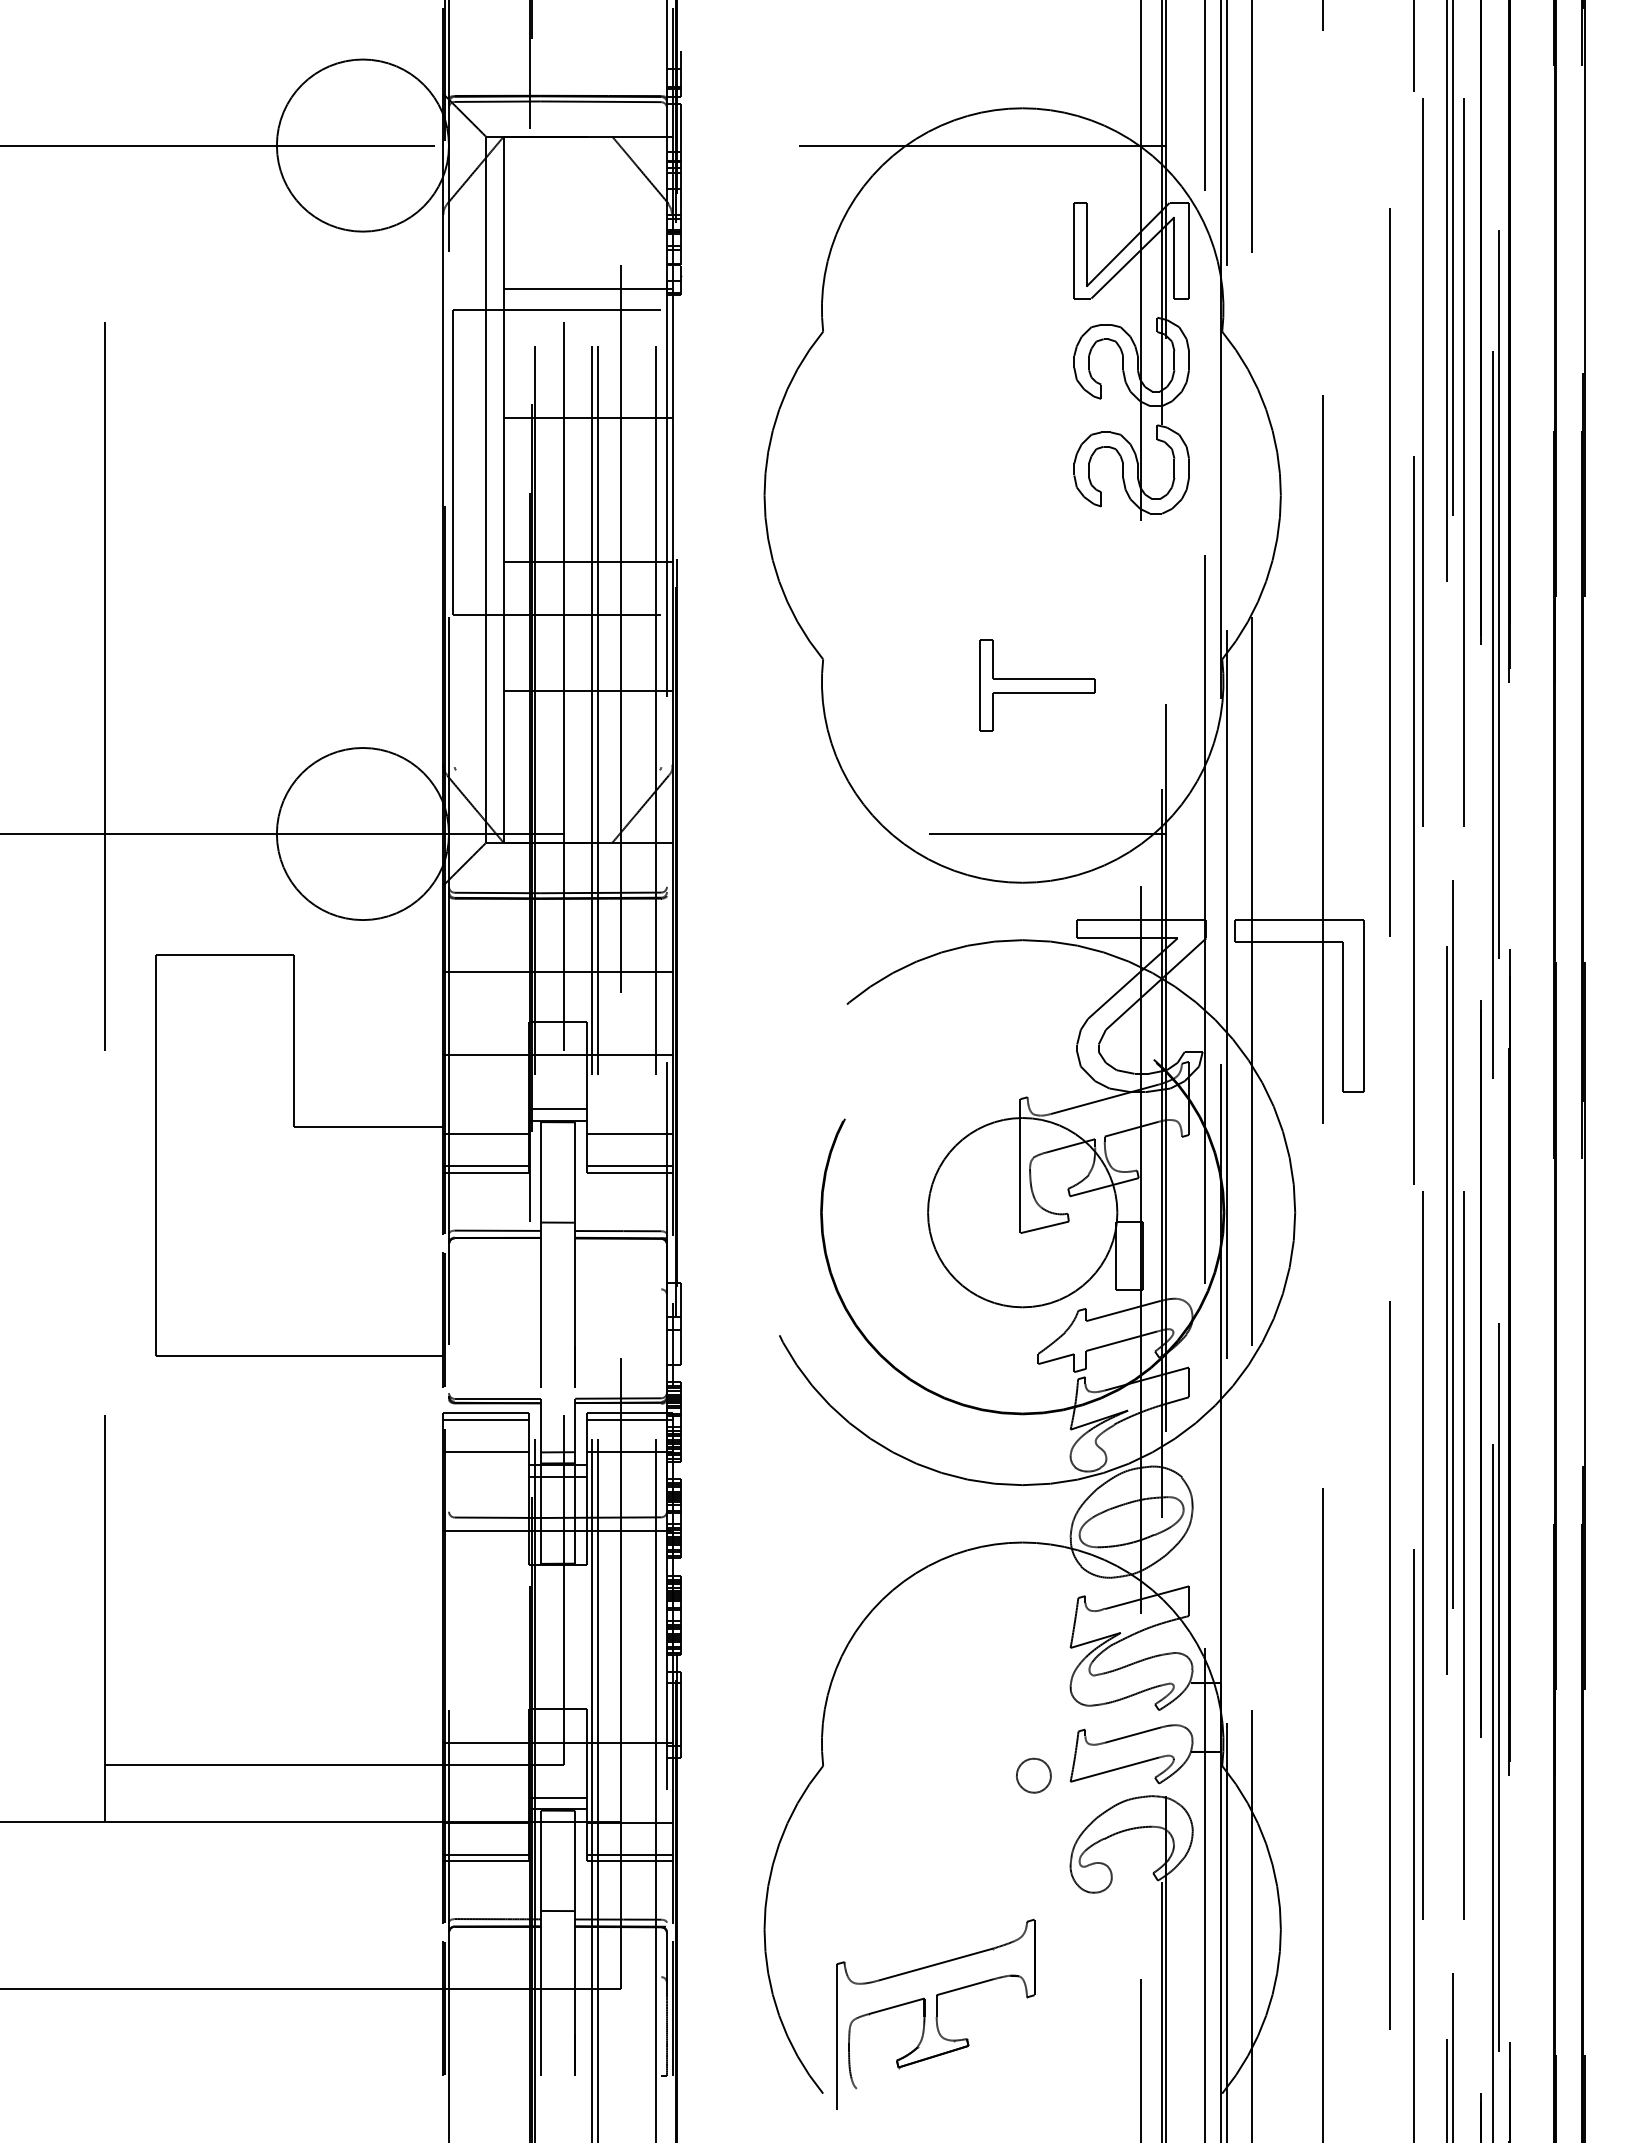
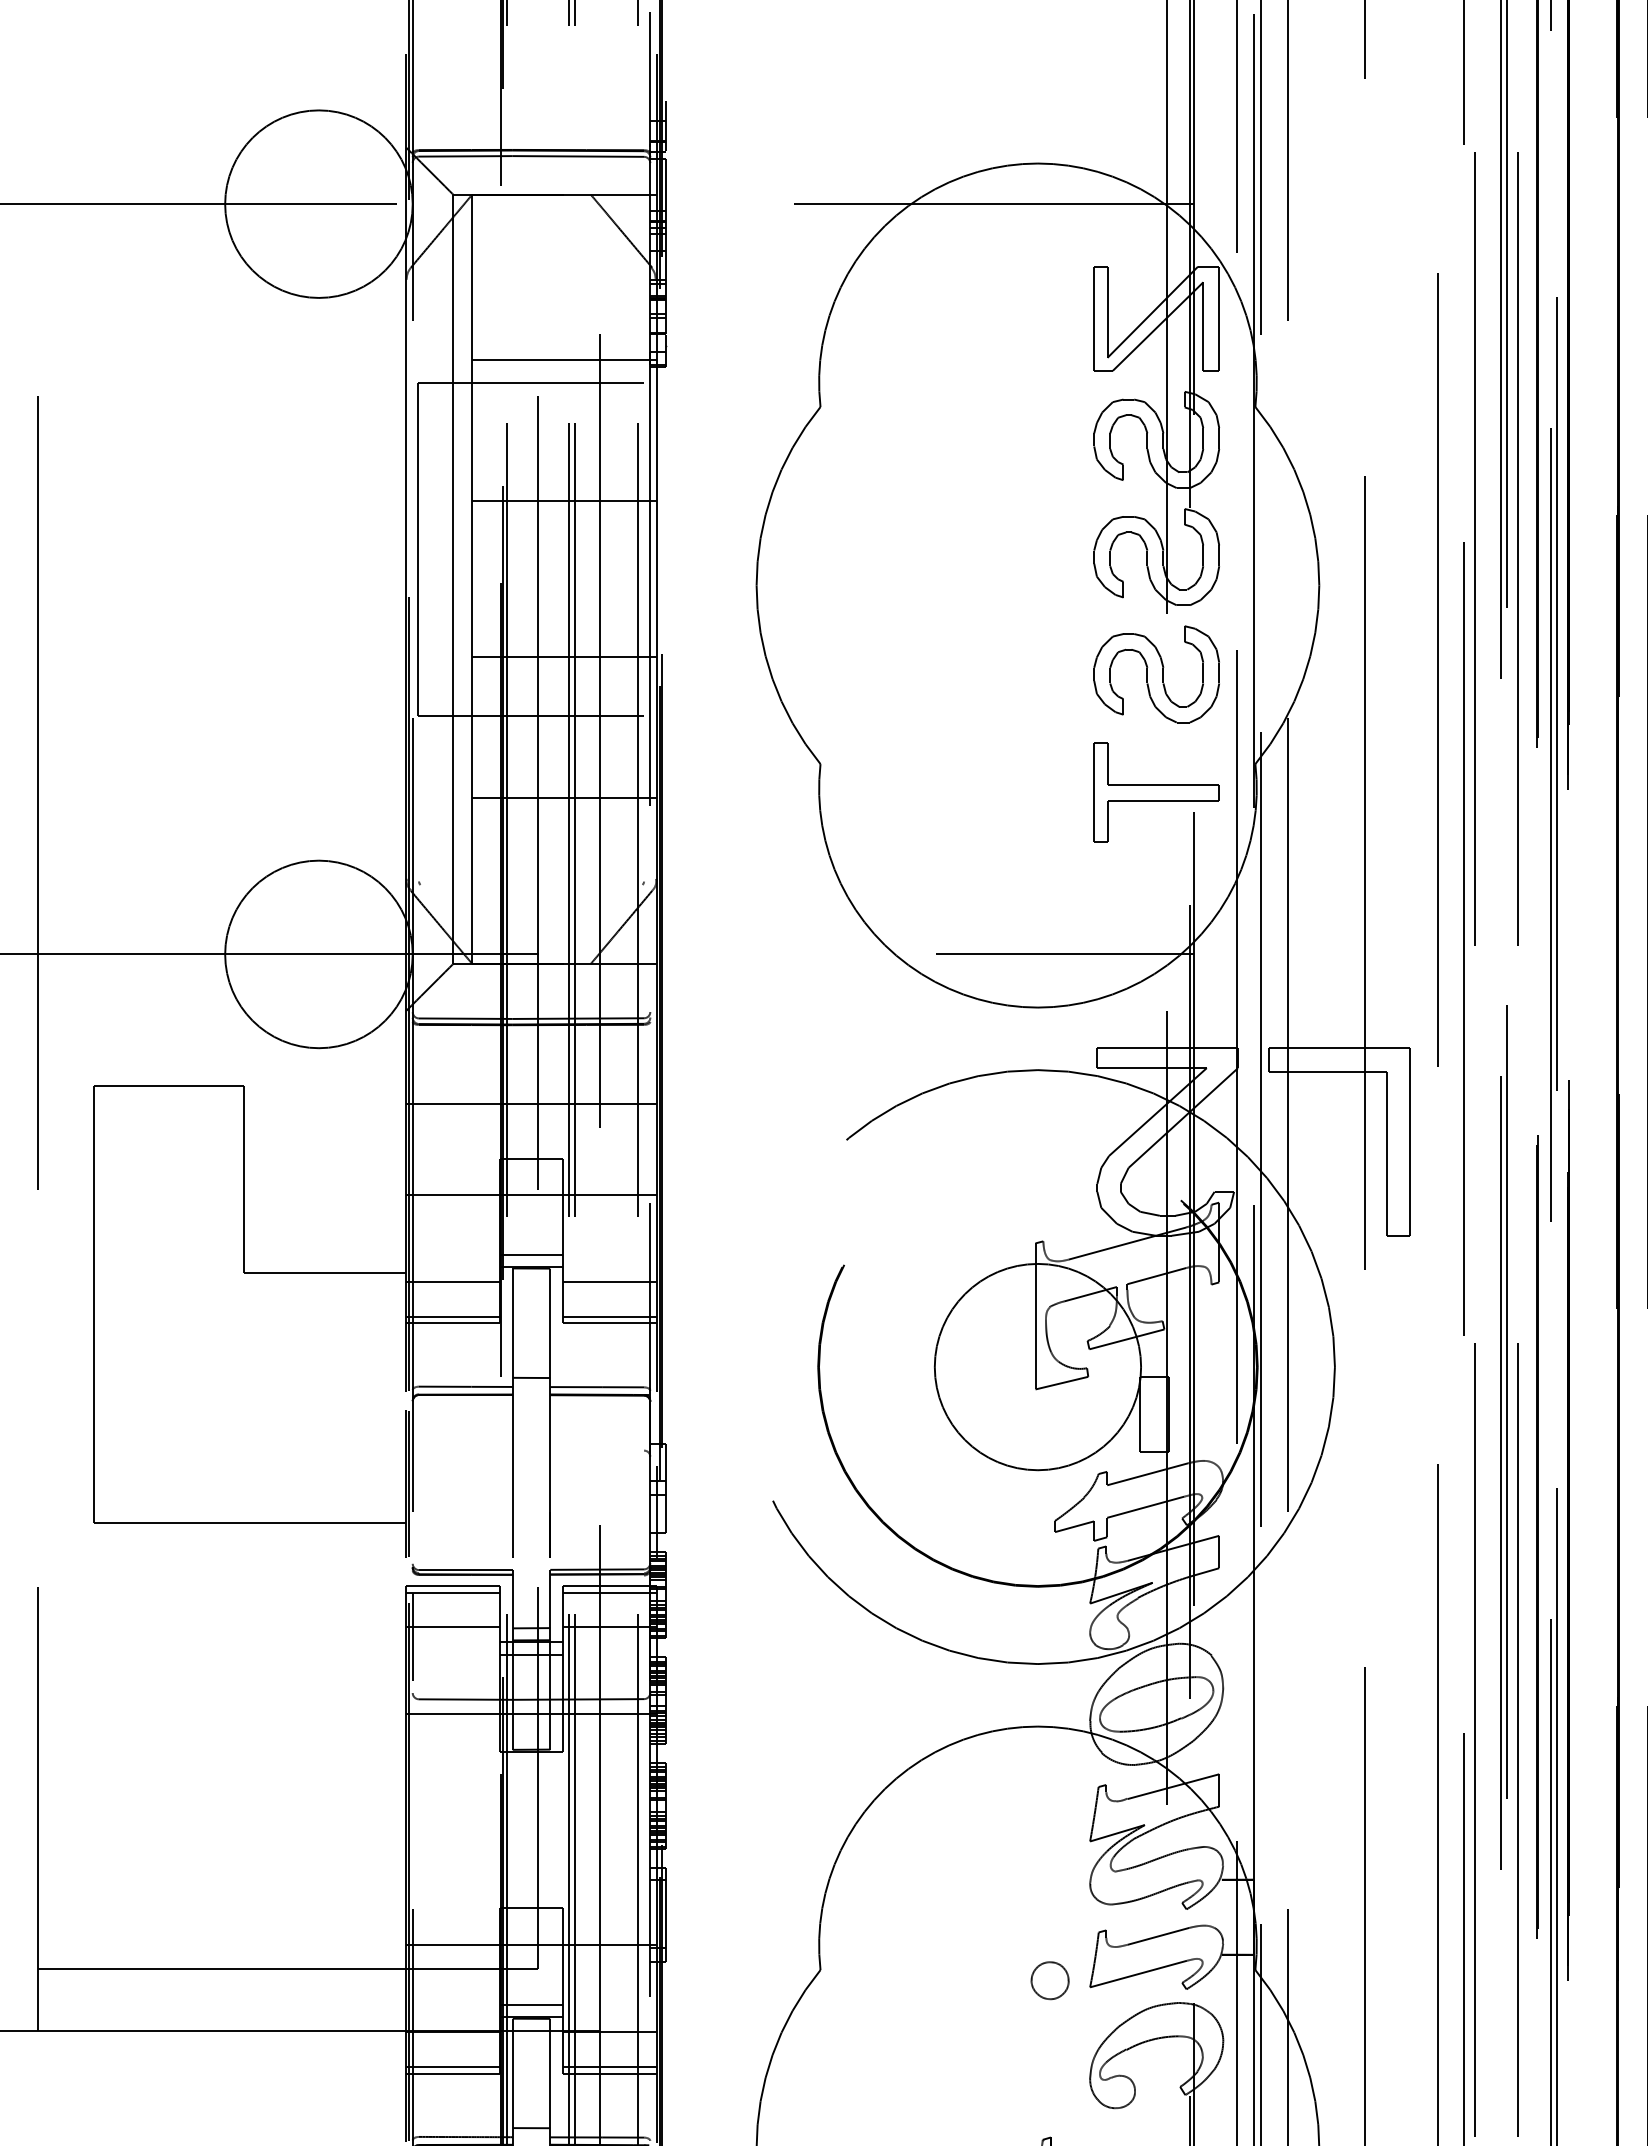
part: (1131, 576) -> (1156, 673), added
part: (1037, 685) -> (1156, 792), moved
line: (449, 1460) -> (413, 1637), added

